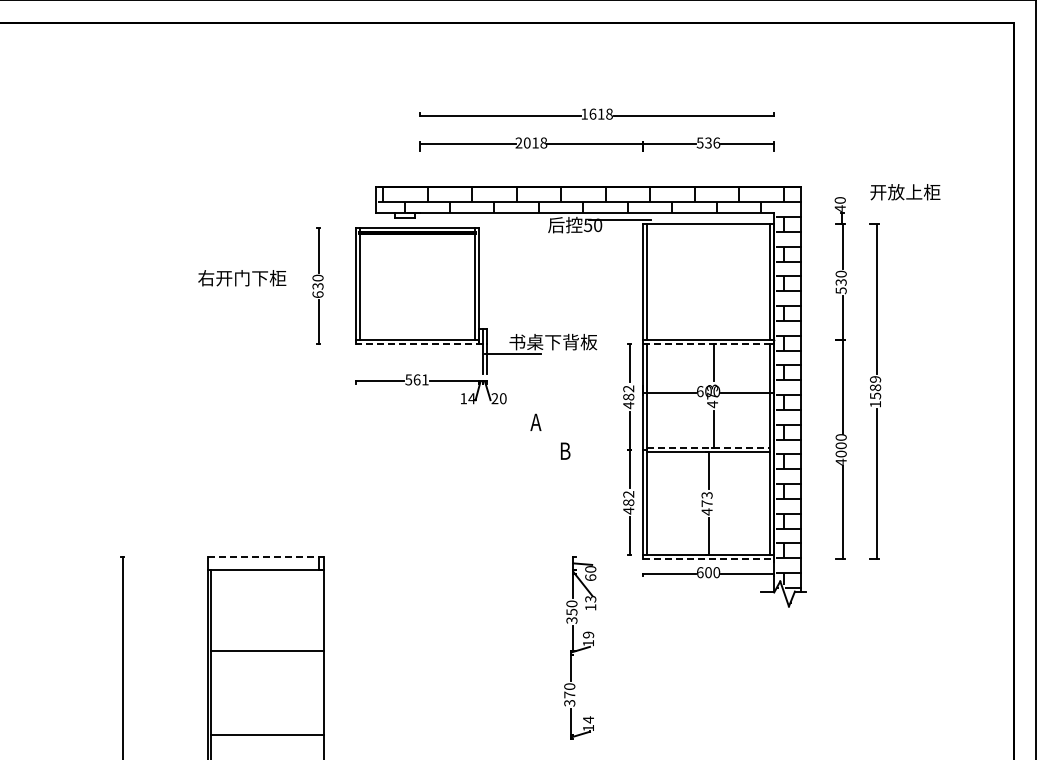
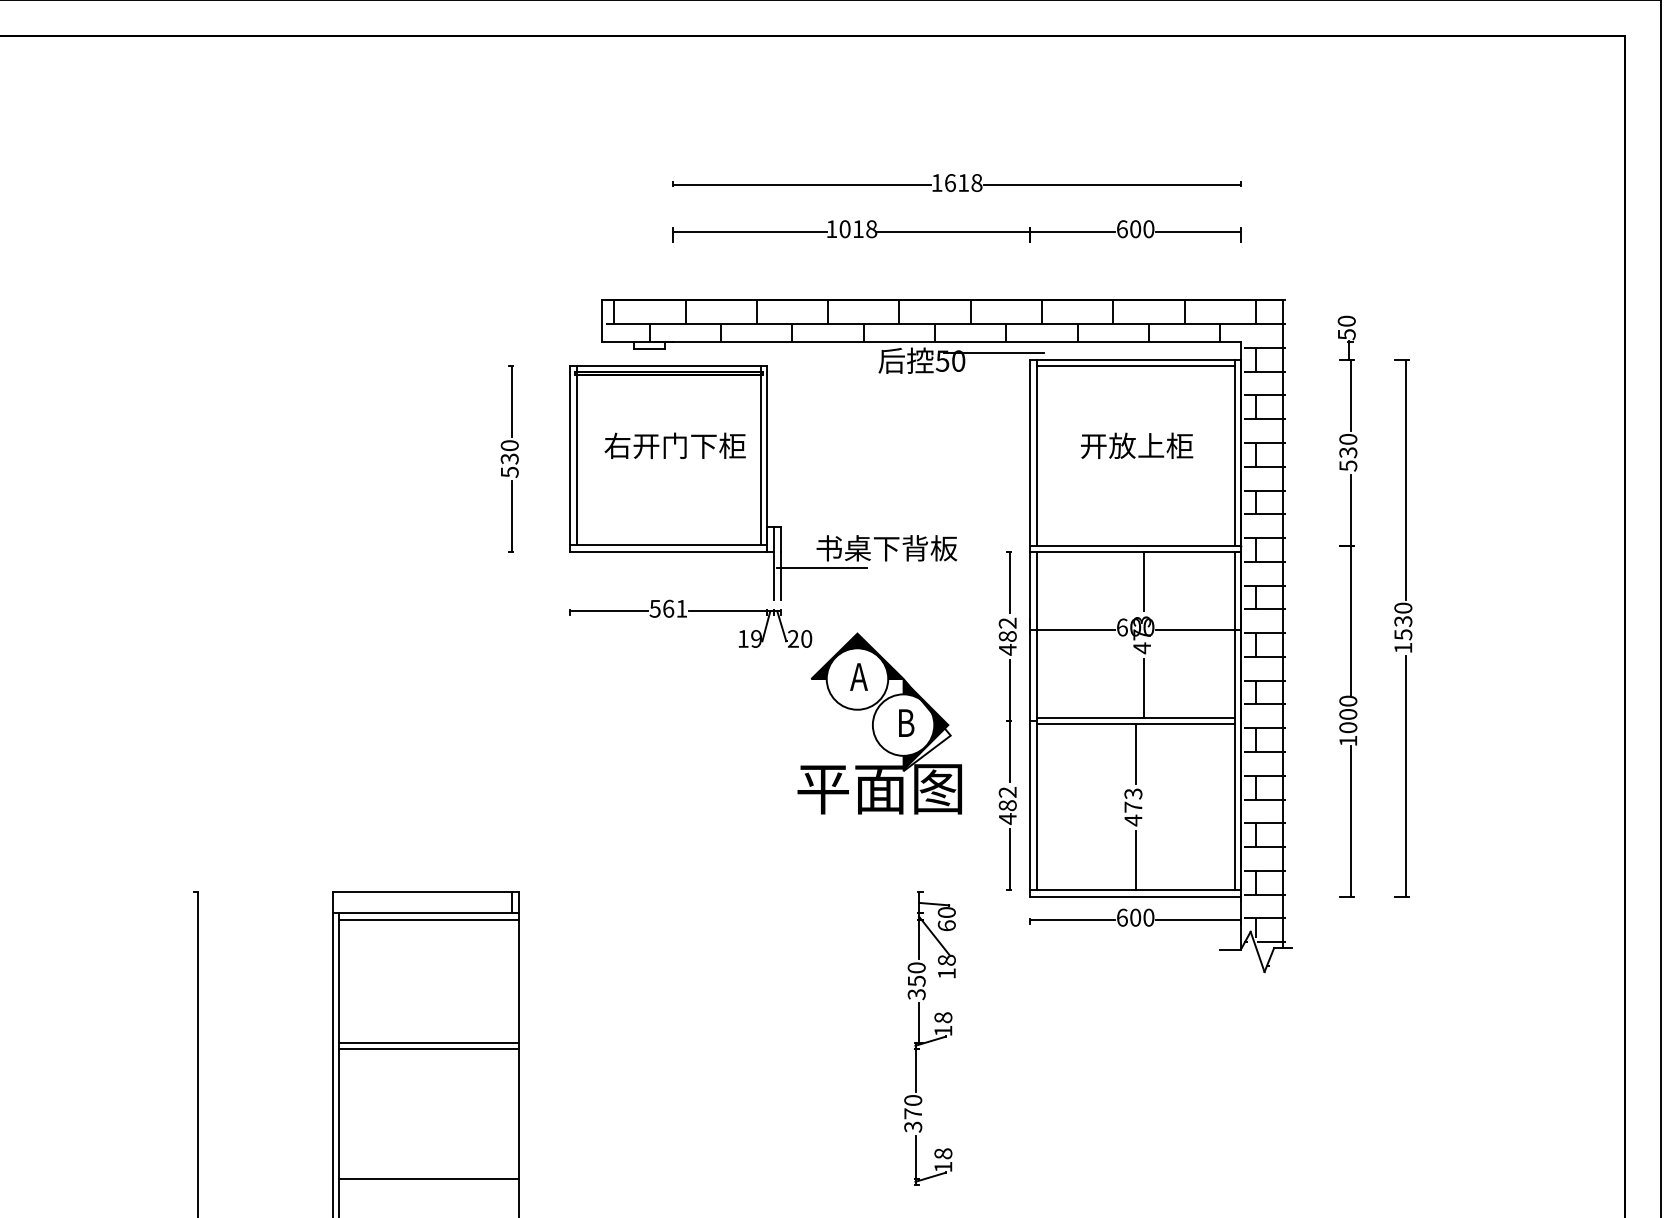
text: (518, 142) -> (831, 228), 2018 -> 1018
text: (708, 142) -> (1135, 228), 536 -> 600
text: (905, 192) -> (1137, 446), moved
text: (839, 208) -> (1345, 334), 40 -> 50
line: (708, 228) -> (1135, 366), added
text: (242, 278) -> (675, 446), moved
text: (317, 294) -> (508, 471), 630 -> 530
line: (418, 344) -> (670, 552), dashed -> solid
line: (708, 344) -> (1135, 552), dashed -> solid
text: (875, 383) -> (1403, 614), 1589 -> 1530
text: (471, 398) -> (755, 638), 14 -> 19
line: (708, 447) -> (1135, 717), dashed -> solid
part: (548, 451) -> (879, 723), added
text: (840, 461) -> (1347, 739), 4000 -> 1000
line: (266, 556) -> (427, 891), dashed -> solid
line: (708, 559) -> (1135, 896), dashed -> solid
line: (267, 573) -> (428, 919), added
text: (590, 598) -> (946, 959), 13 -> 18
text: (588, 634) -> (943, 1016), 19 -> 18
line: (267, 654) -> (428, 1048), added
text: (588, 719) -> (943, 1153), 14 -> 18

